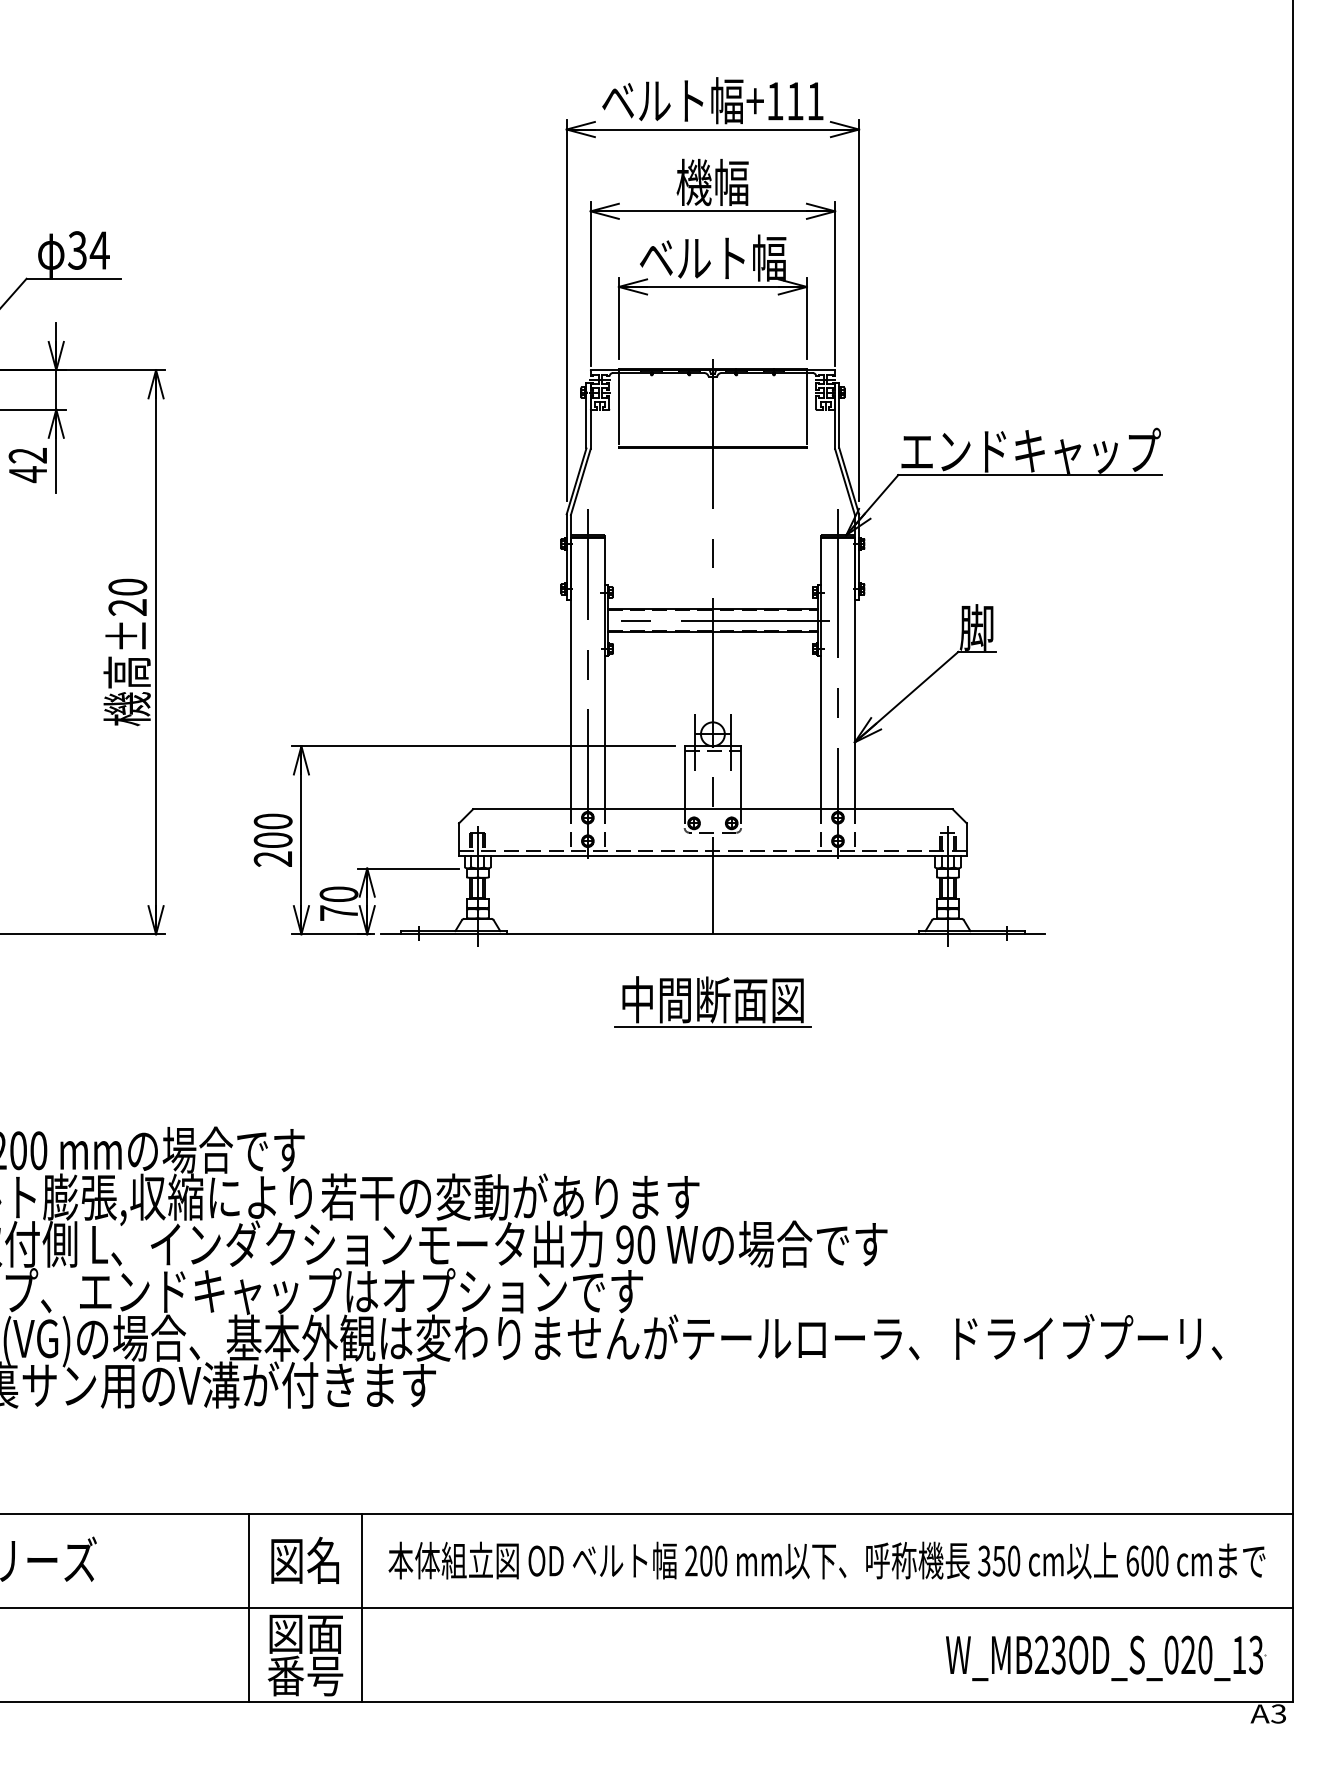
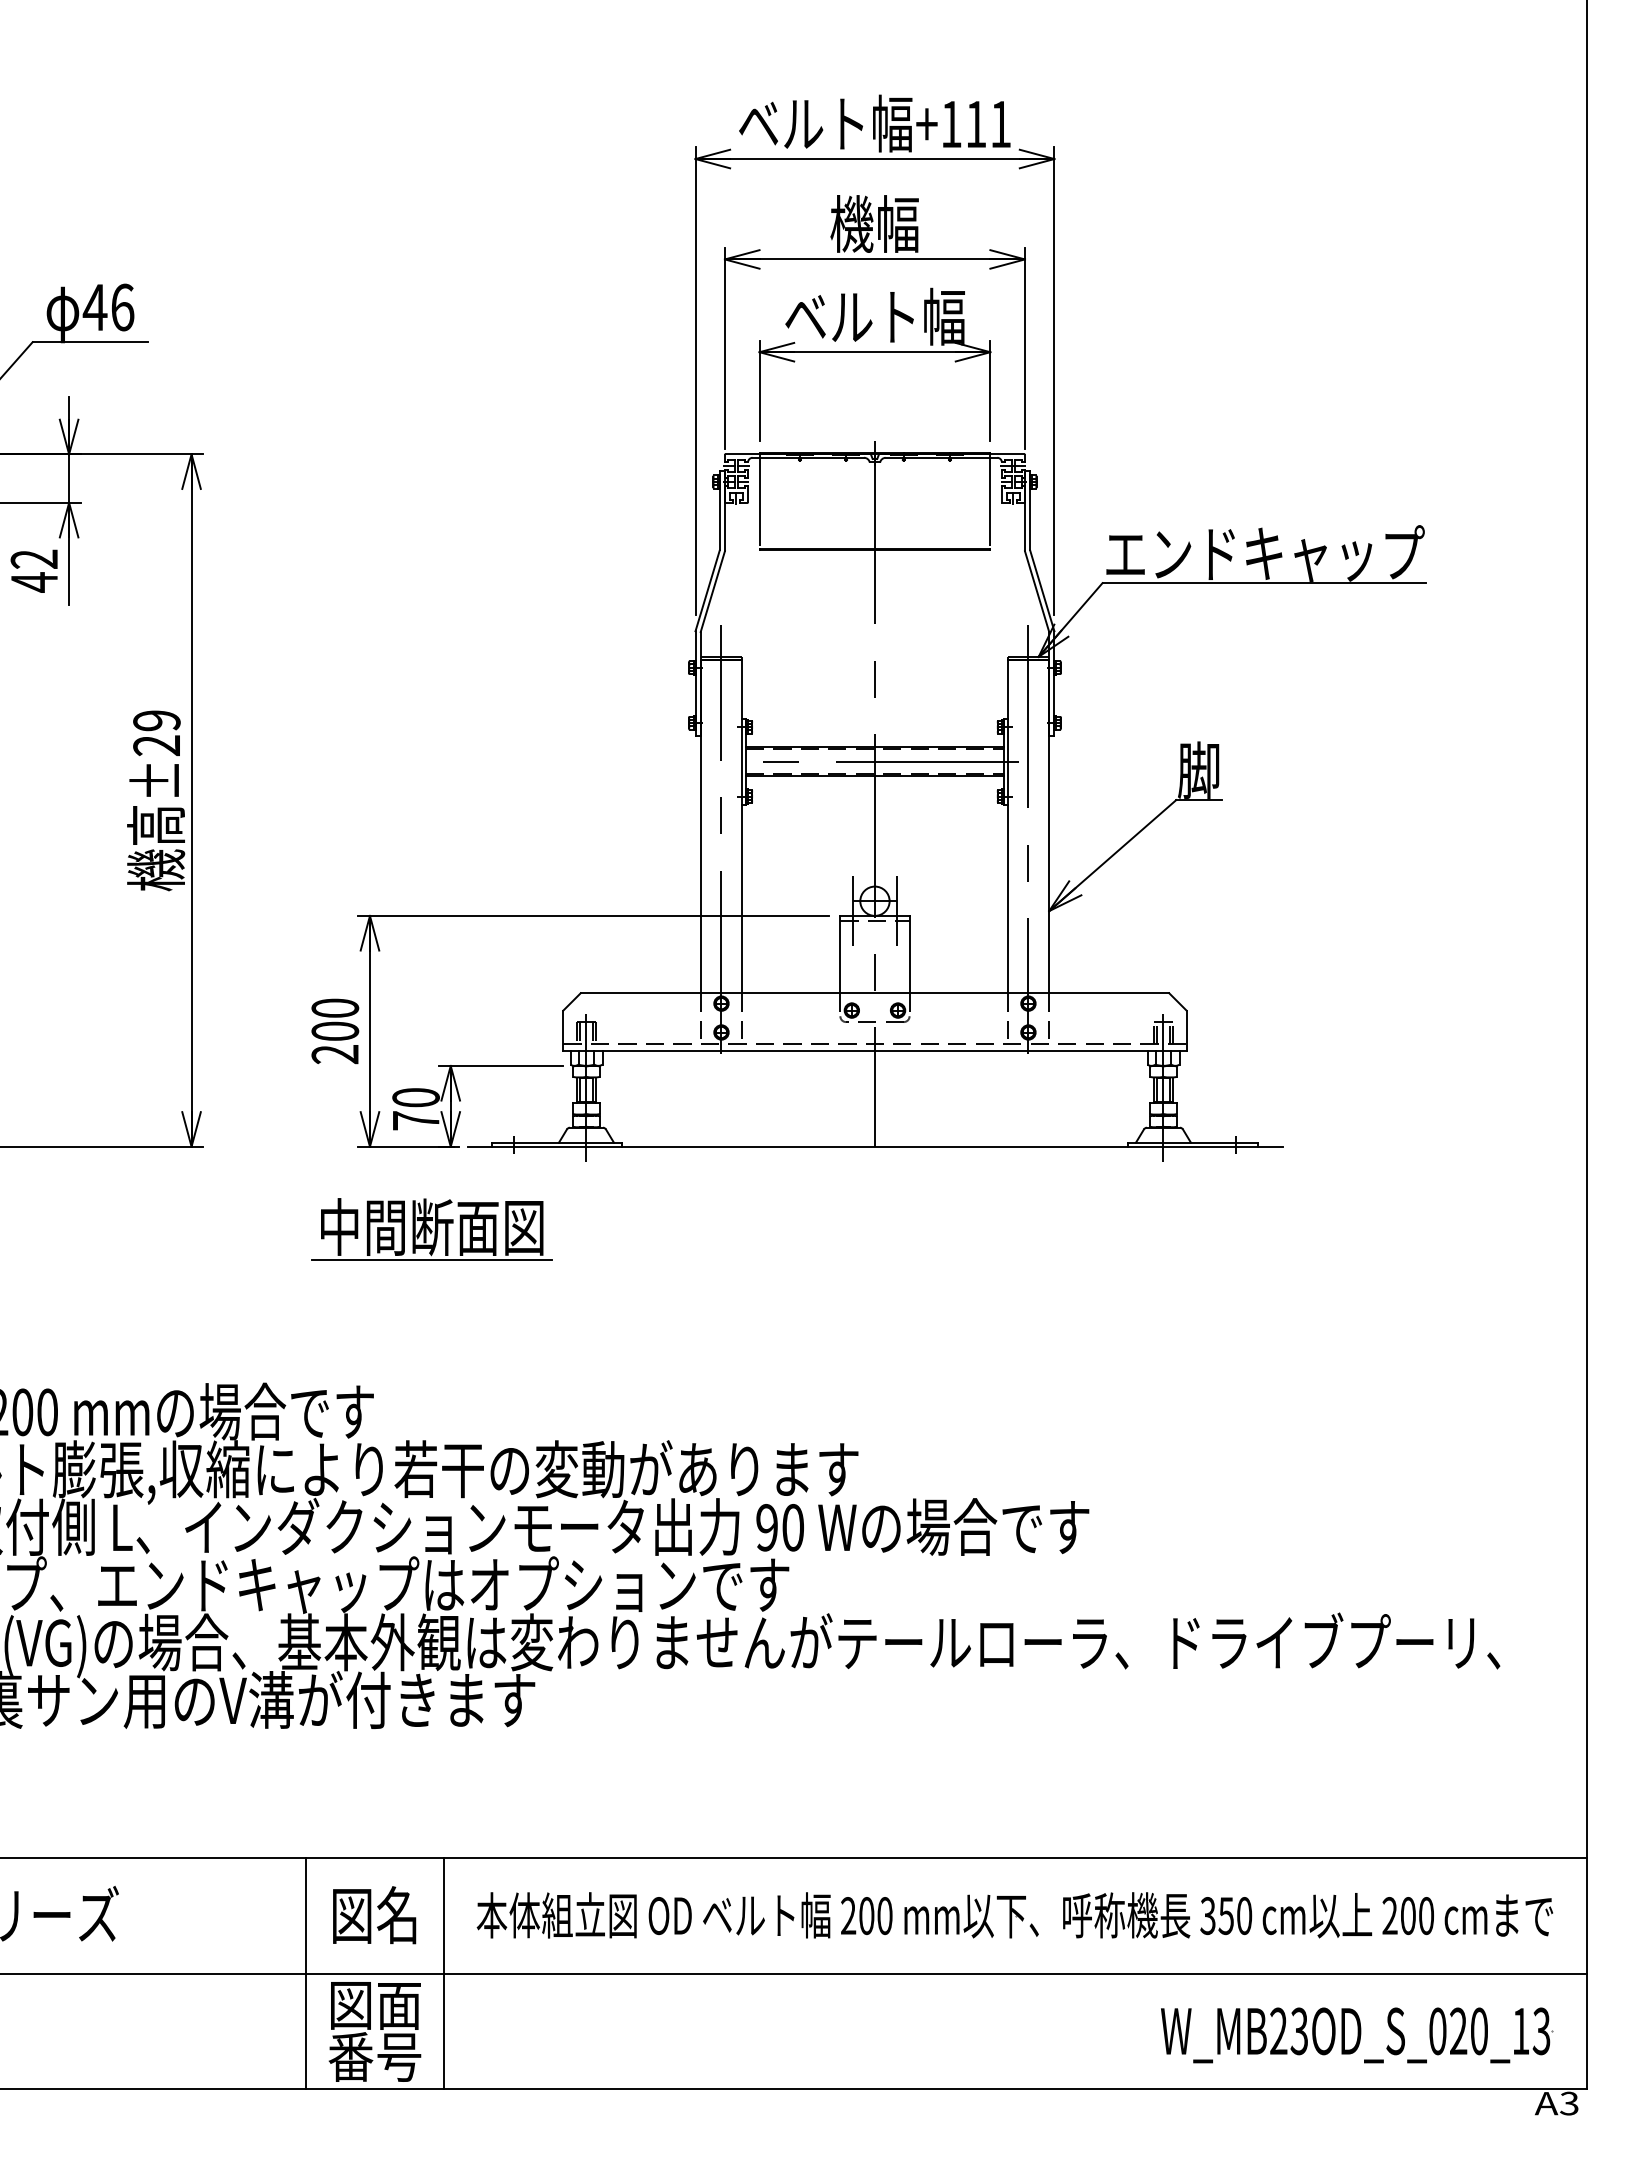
text: (88, 250) -> (108, 307), 34 -> 46
text: (127, 587) -> (156, 720), ±20 -> ±29
part: (712, 1001) -> (431, 1229), moved
text: (1132, 1561) -> (1389, 1916), 600 -> 200

